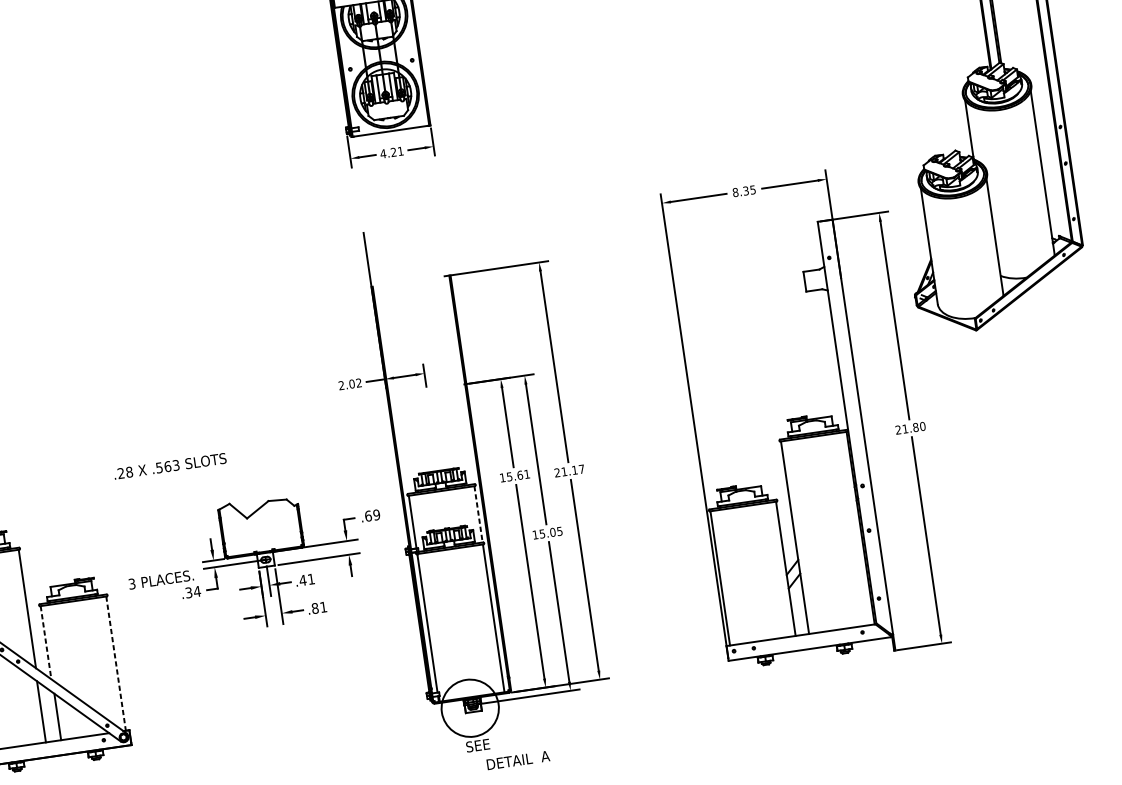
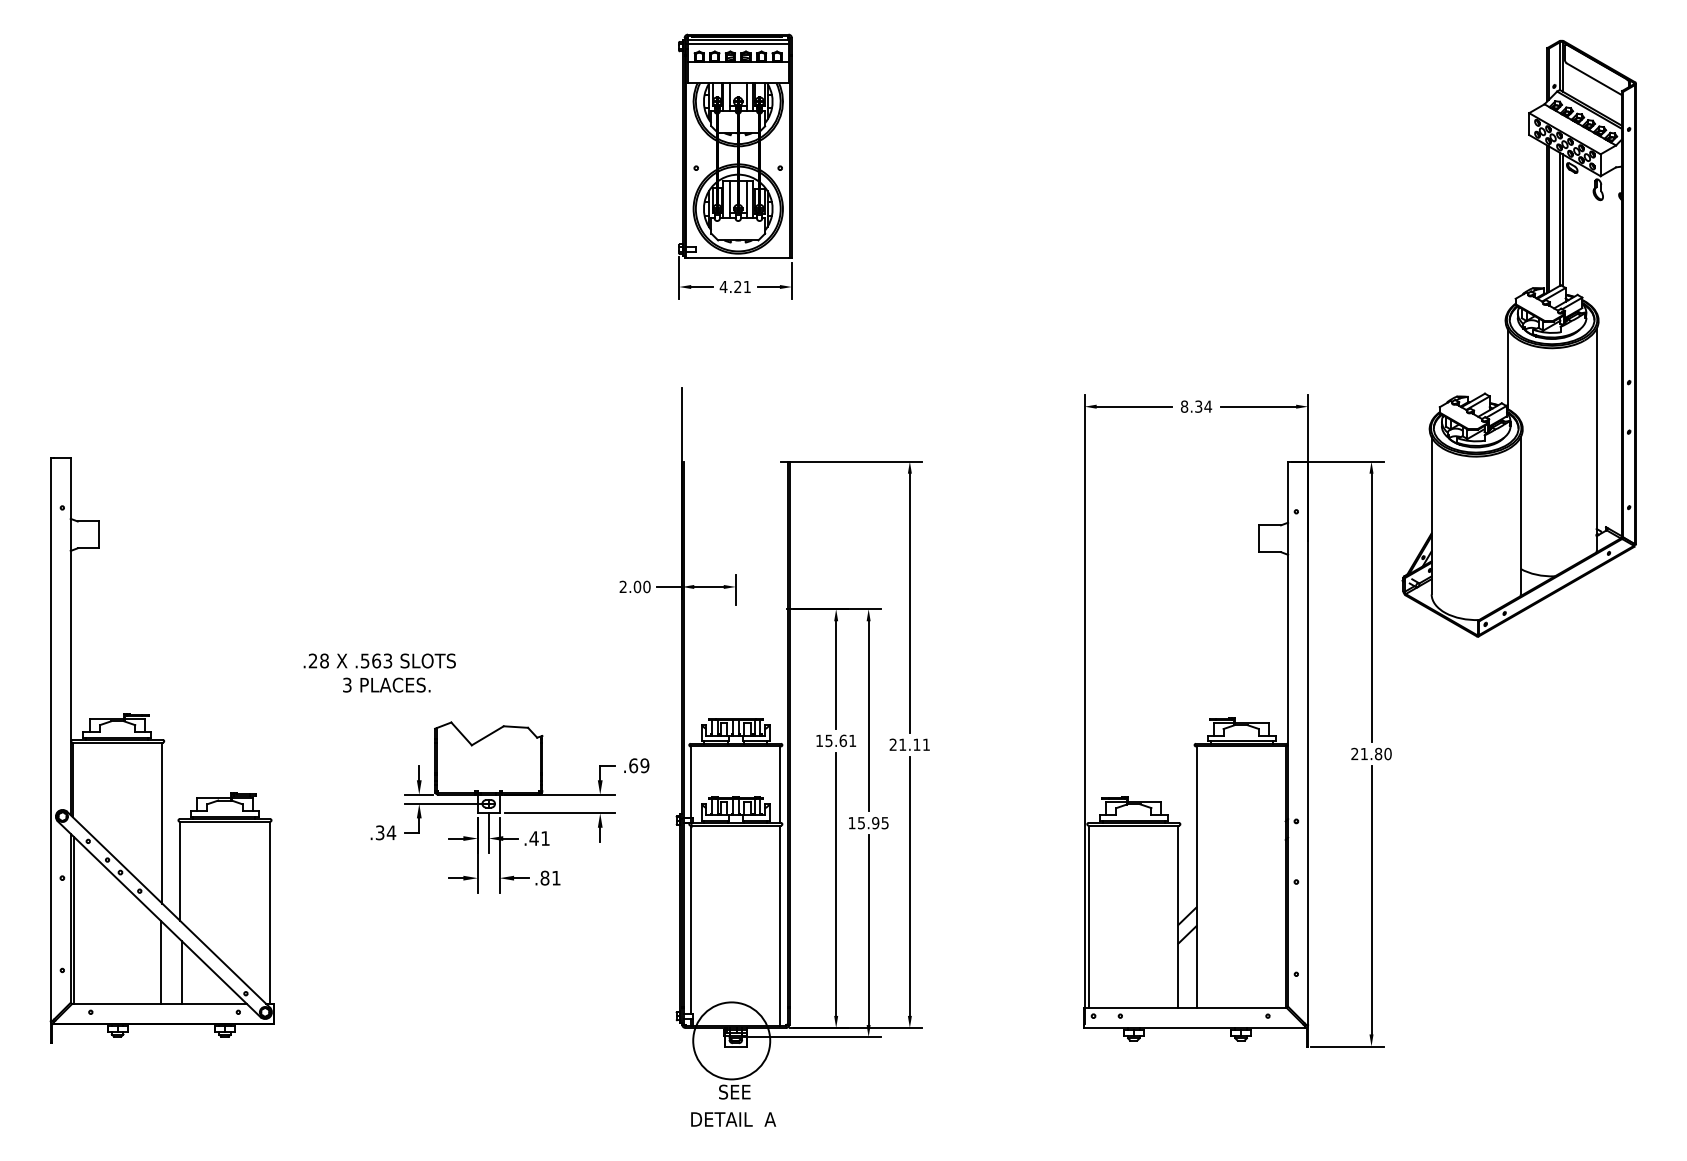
text: (753, 189) -> (1208, 406), 8.35 -> 8.34
text: (358, 382) -> (646, 586), 2.02 -> 2.00
text: (581, 469) -> (926, 744), 21.17 -> 21.11
line: (478, 514) -> (780, 785), dashed -> solid
text: (552, 532) -> (875, 823), 15.05 -> 15.95
text: (160, 579) -> (386, 684), moved
line: (46, 642) -> (180, 871), dashed -> solid
line: (116, 664) -> (269, 913), dashed -> solid
text: (518, 760) -> (733, 1119), moved

